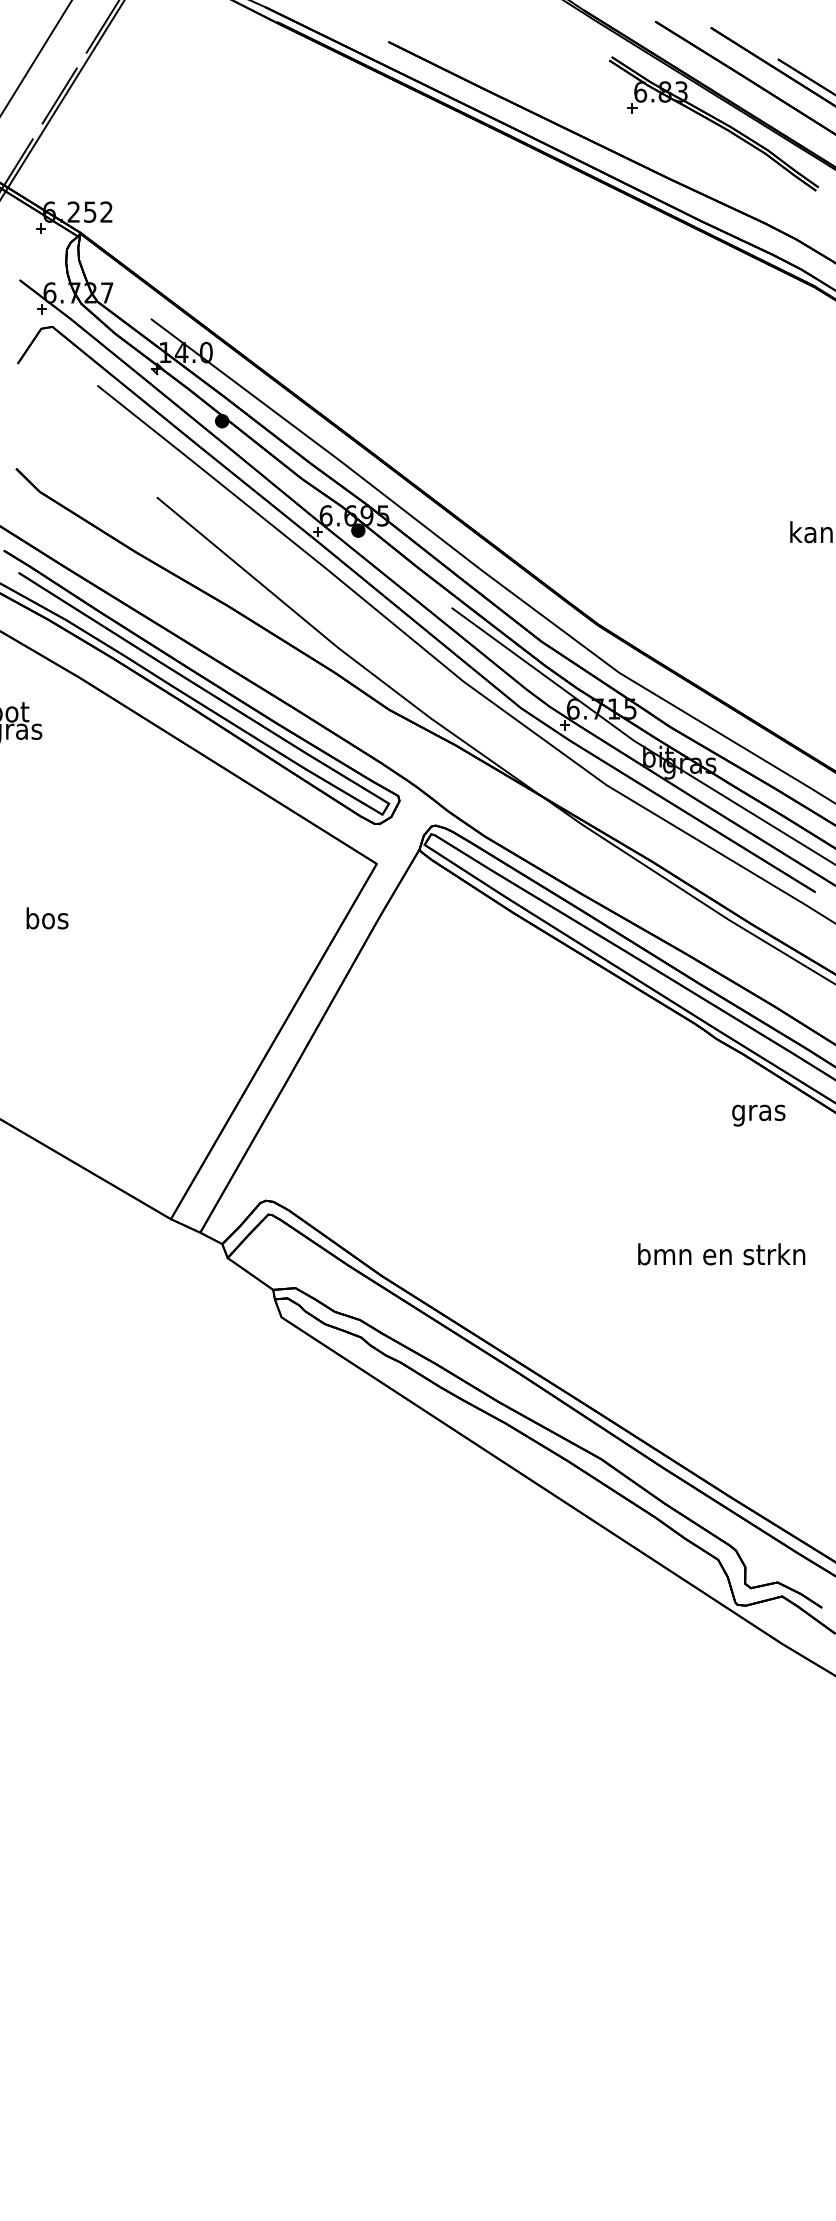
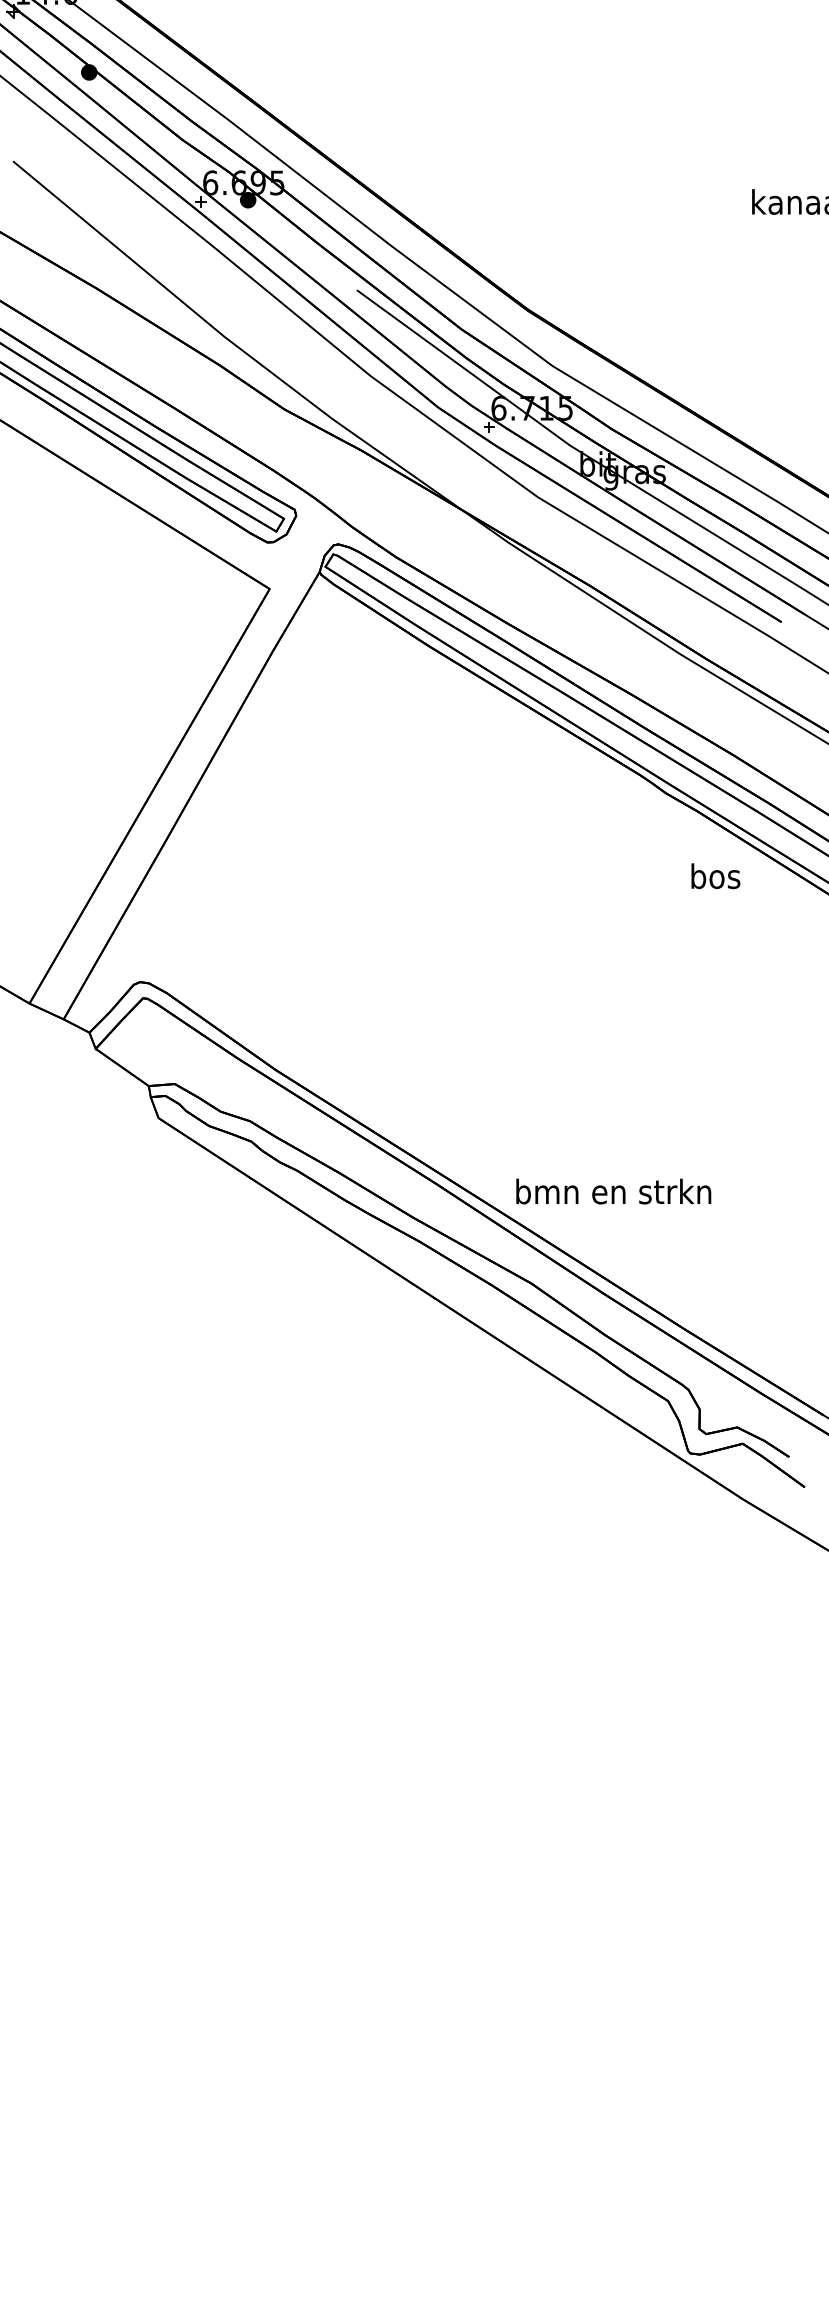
text: (758, 1112) -> (715, 879), gras -> bos
text: (721, 1254) -> (613, 1191), moved

